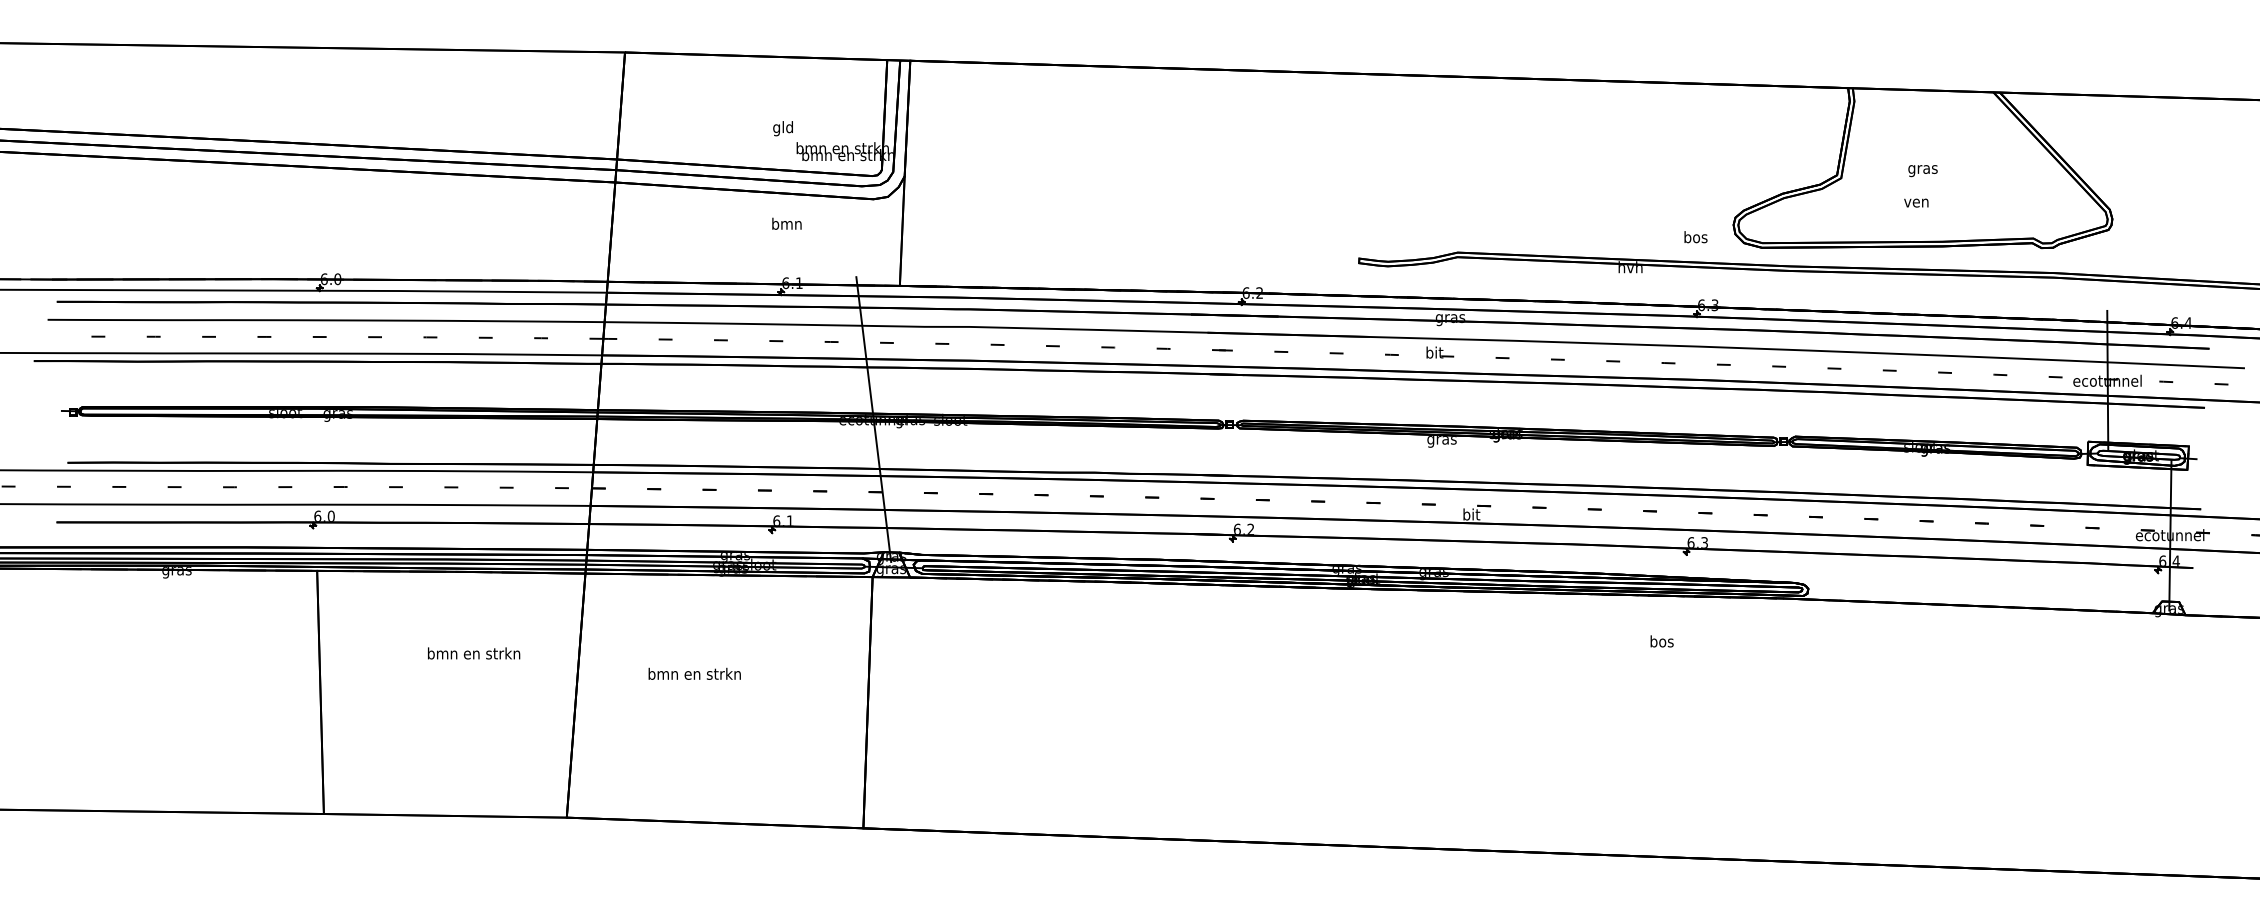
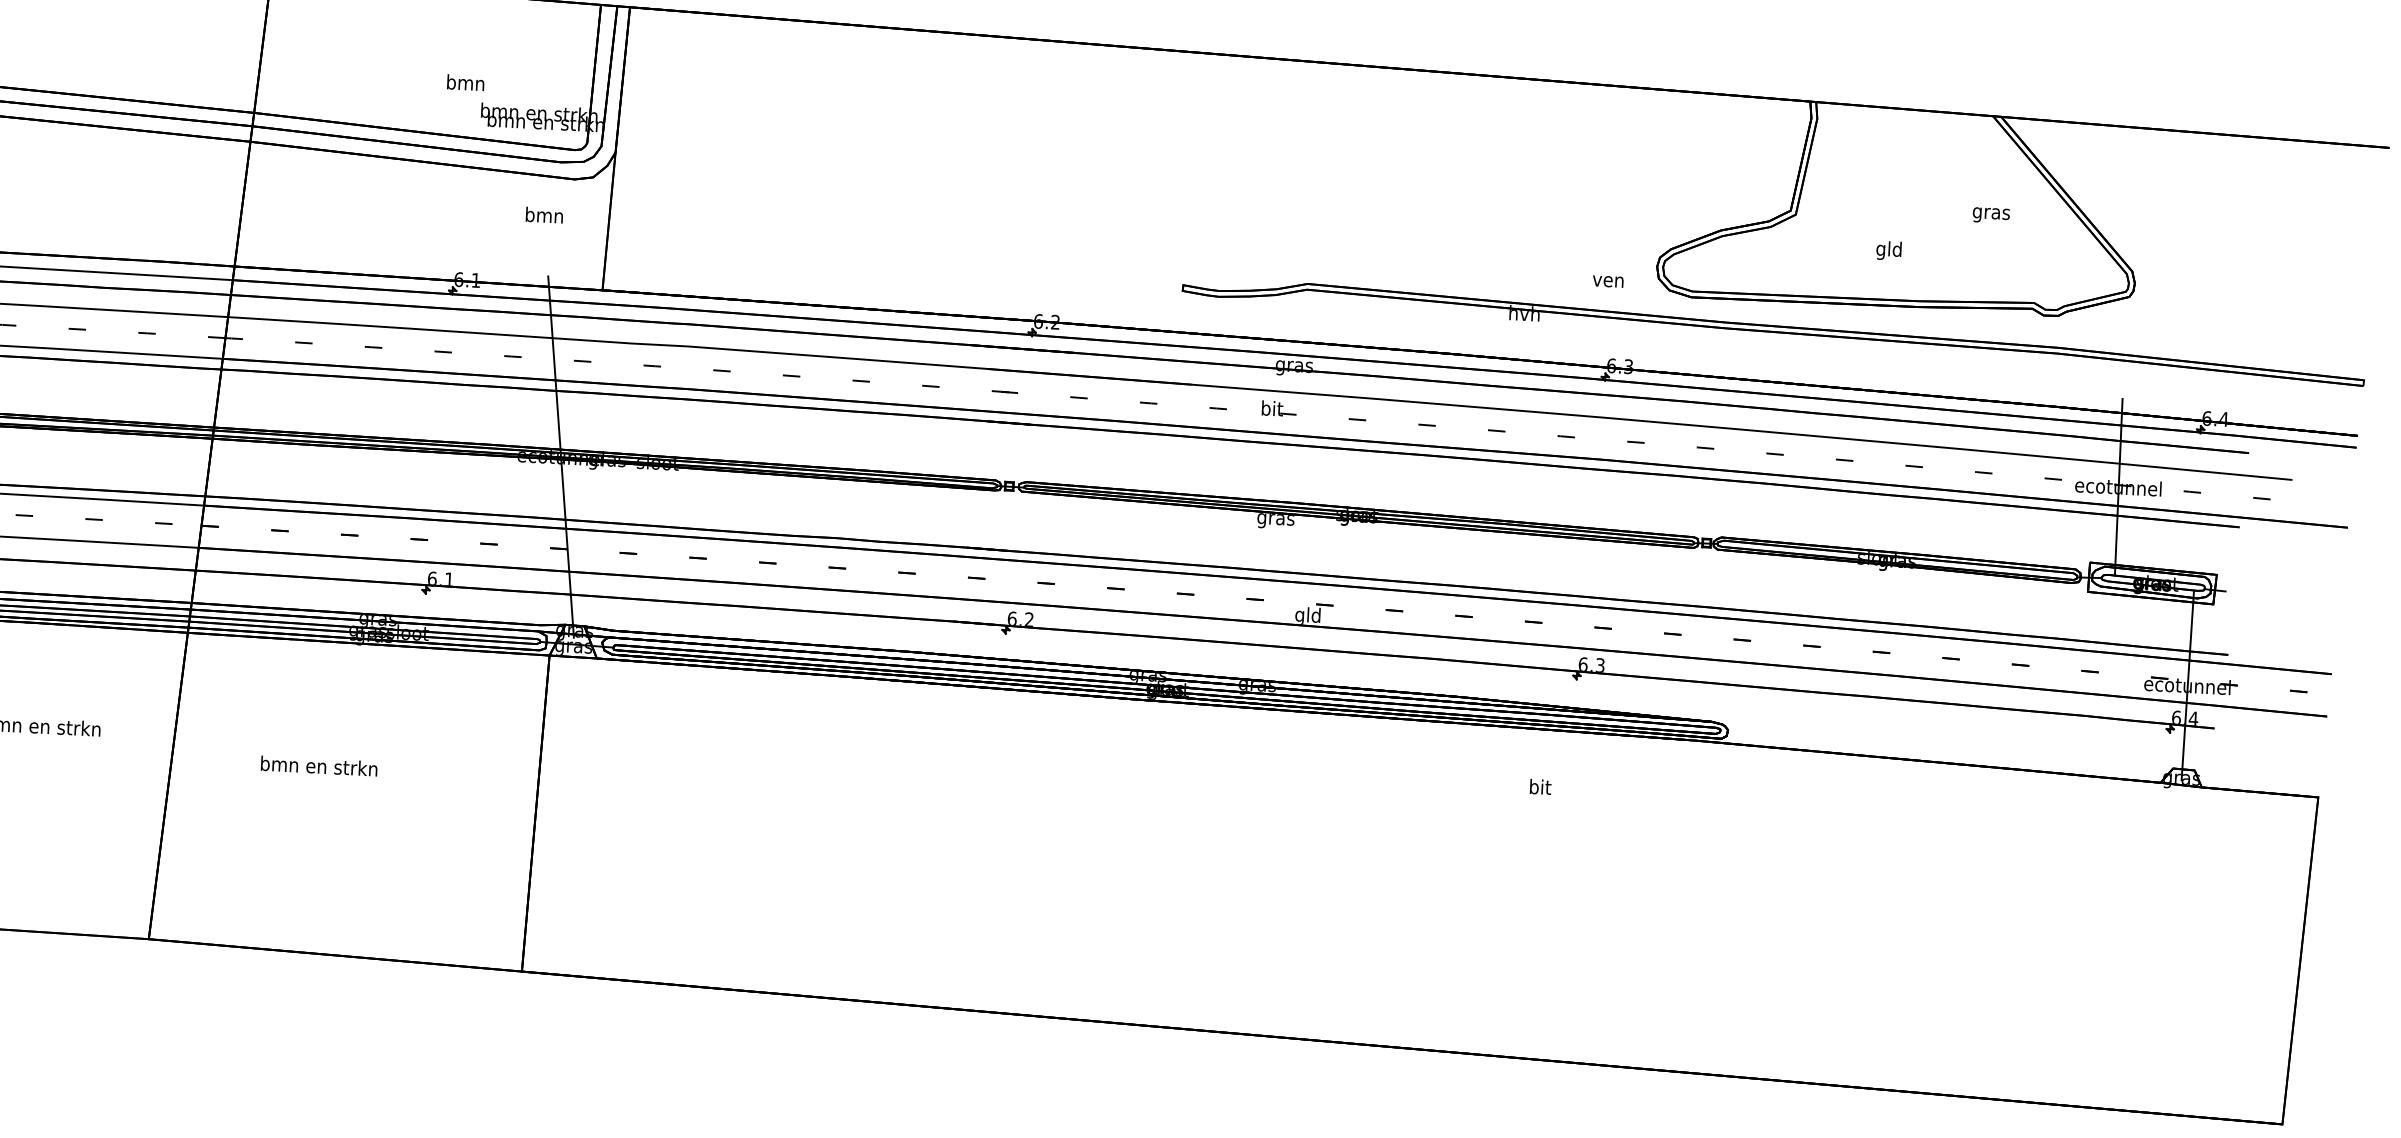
text: (782, 128) -> (464, 84), gld -> bmn
text: (1922, 171) -> (1990, 216), moved
text: (1916, 202) -> (1889, 250), ven -> gld
text: (786, 223) -> (543, 214), moved
text: (1695, 237) -> (1608, 280), bos -> ven
text: (1471, 514) -> (1308, 614), bit -> gld
text: (1661, 641) -> (1539, 787), bos -> bit

